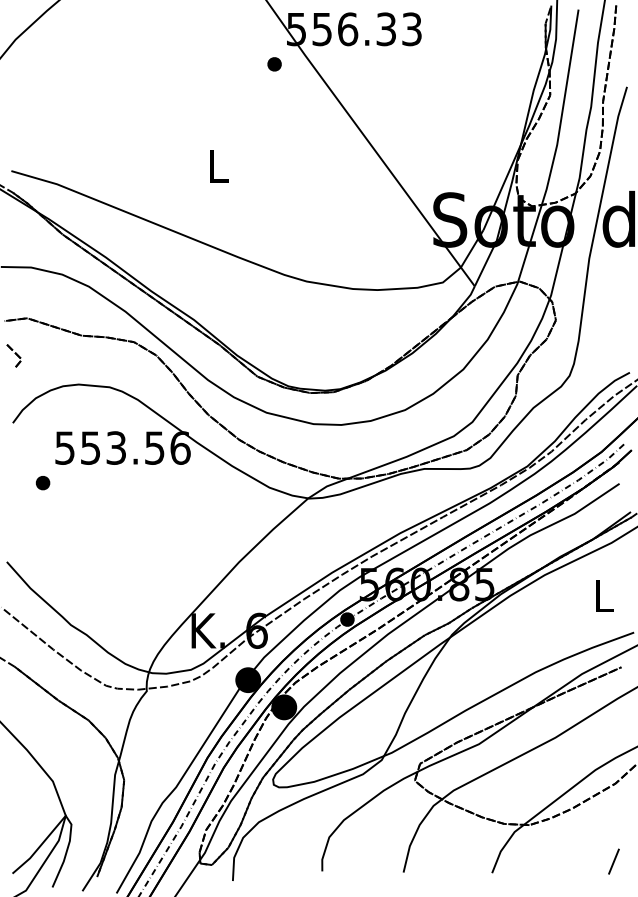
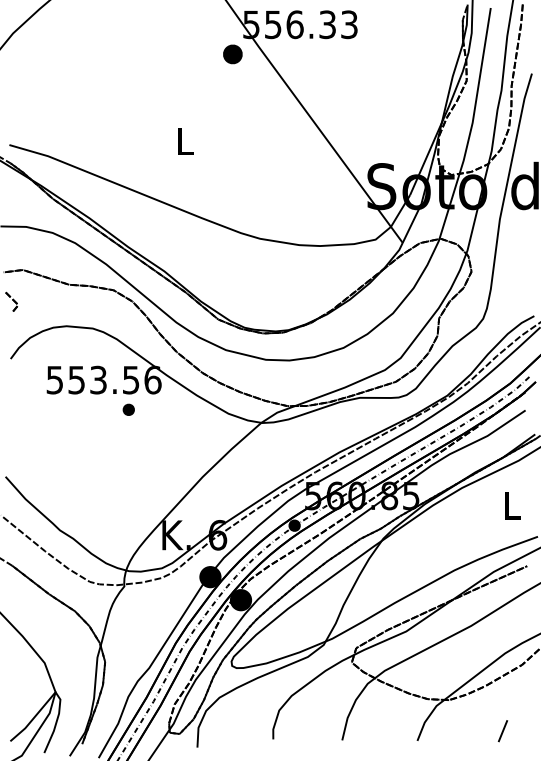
part: (274, 64) -> (232, 54), size x1.6
part: (42, 483) -> (128, 410), moved
line: (613, 861) -> (502, 731), moved

